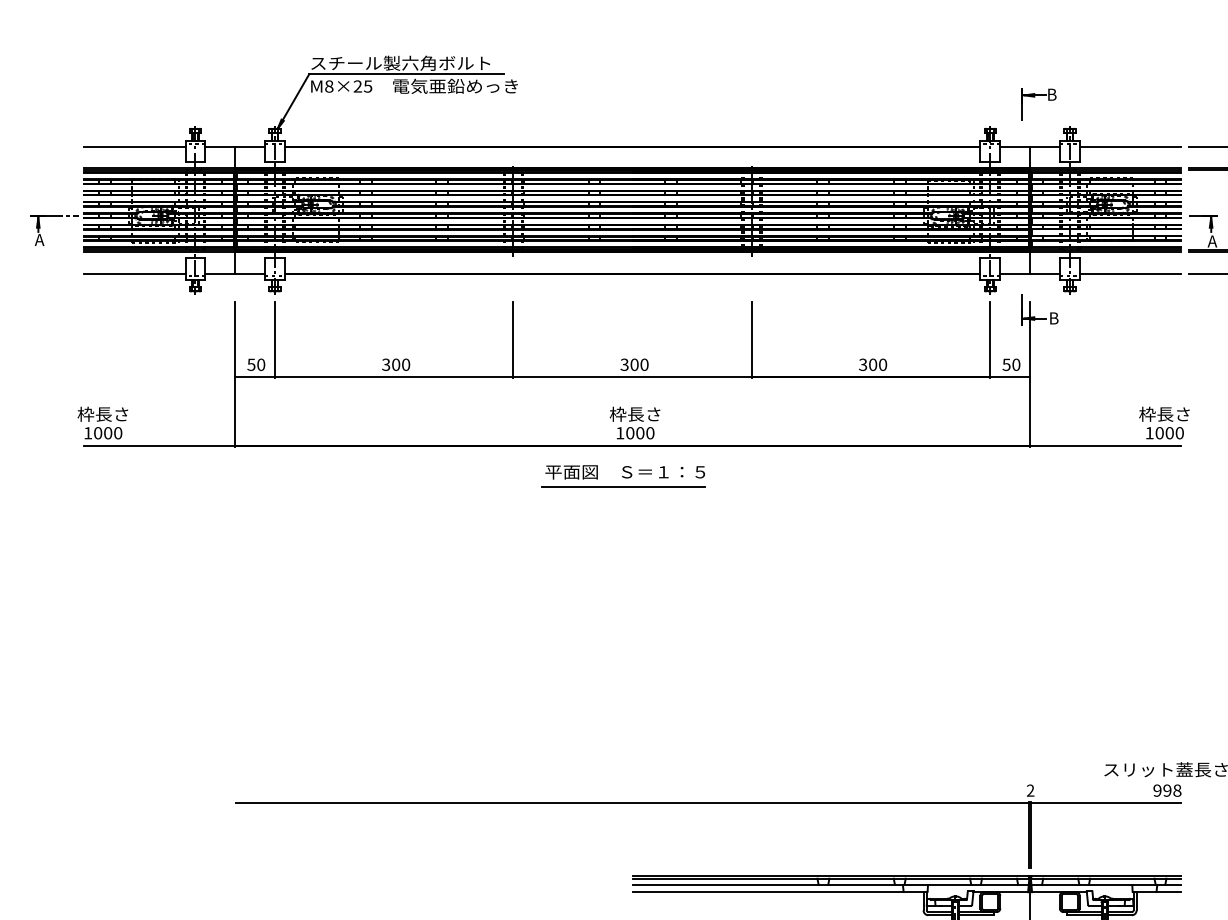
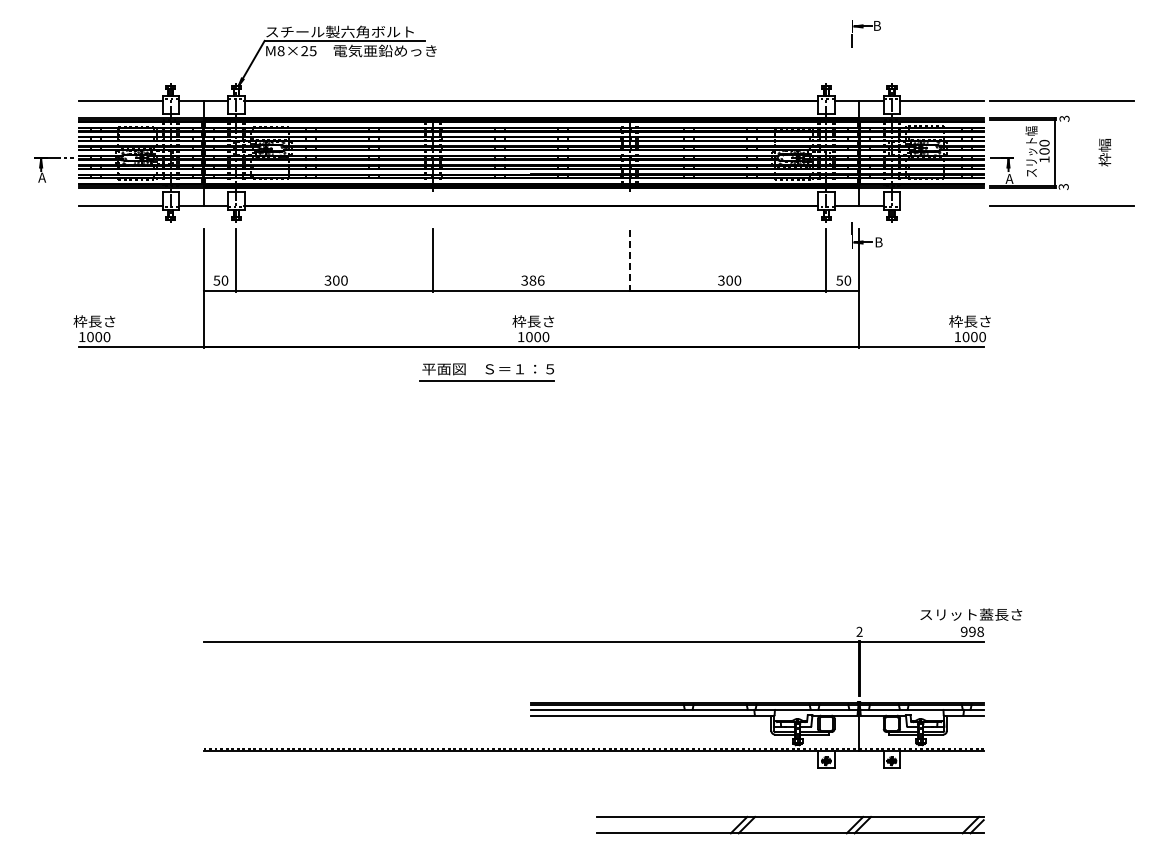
part: (1037, 103) -> (865, 33), moved
line: (1129, 273) -> (941, 205), removed
line: (751, 340) -> (629, 260), solid -> dashed
text: (638, 364) -> (536, 280), 300 -> 386
part: (623, 476) -> (486, 372), moved

